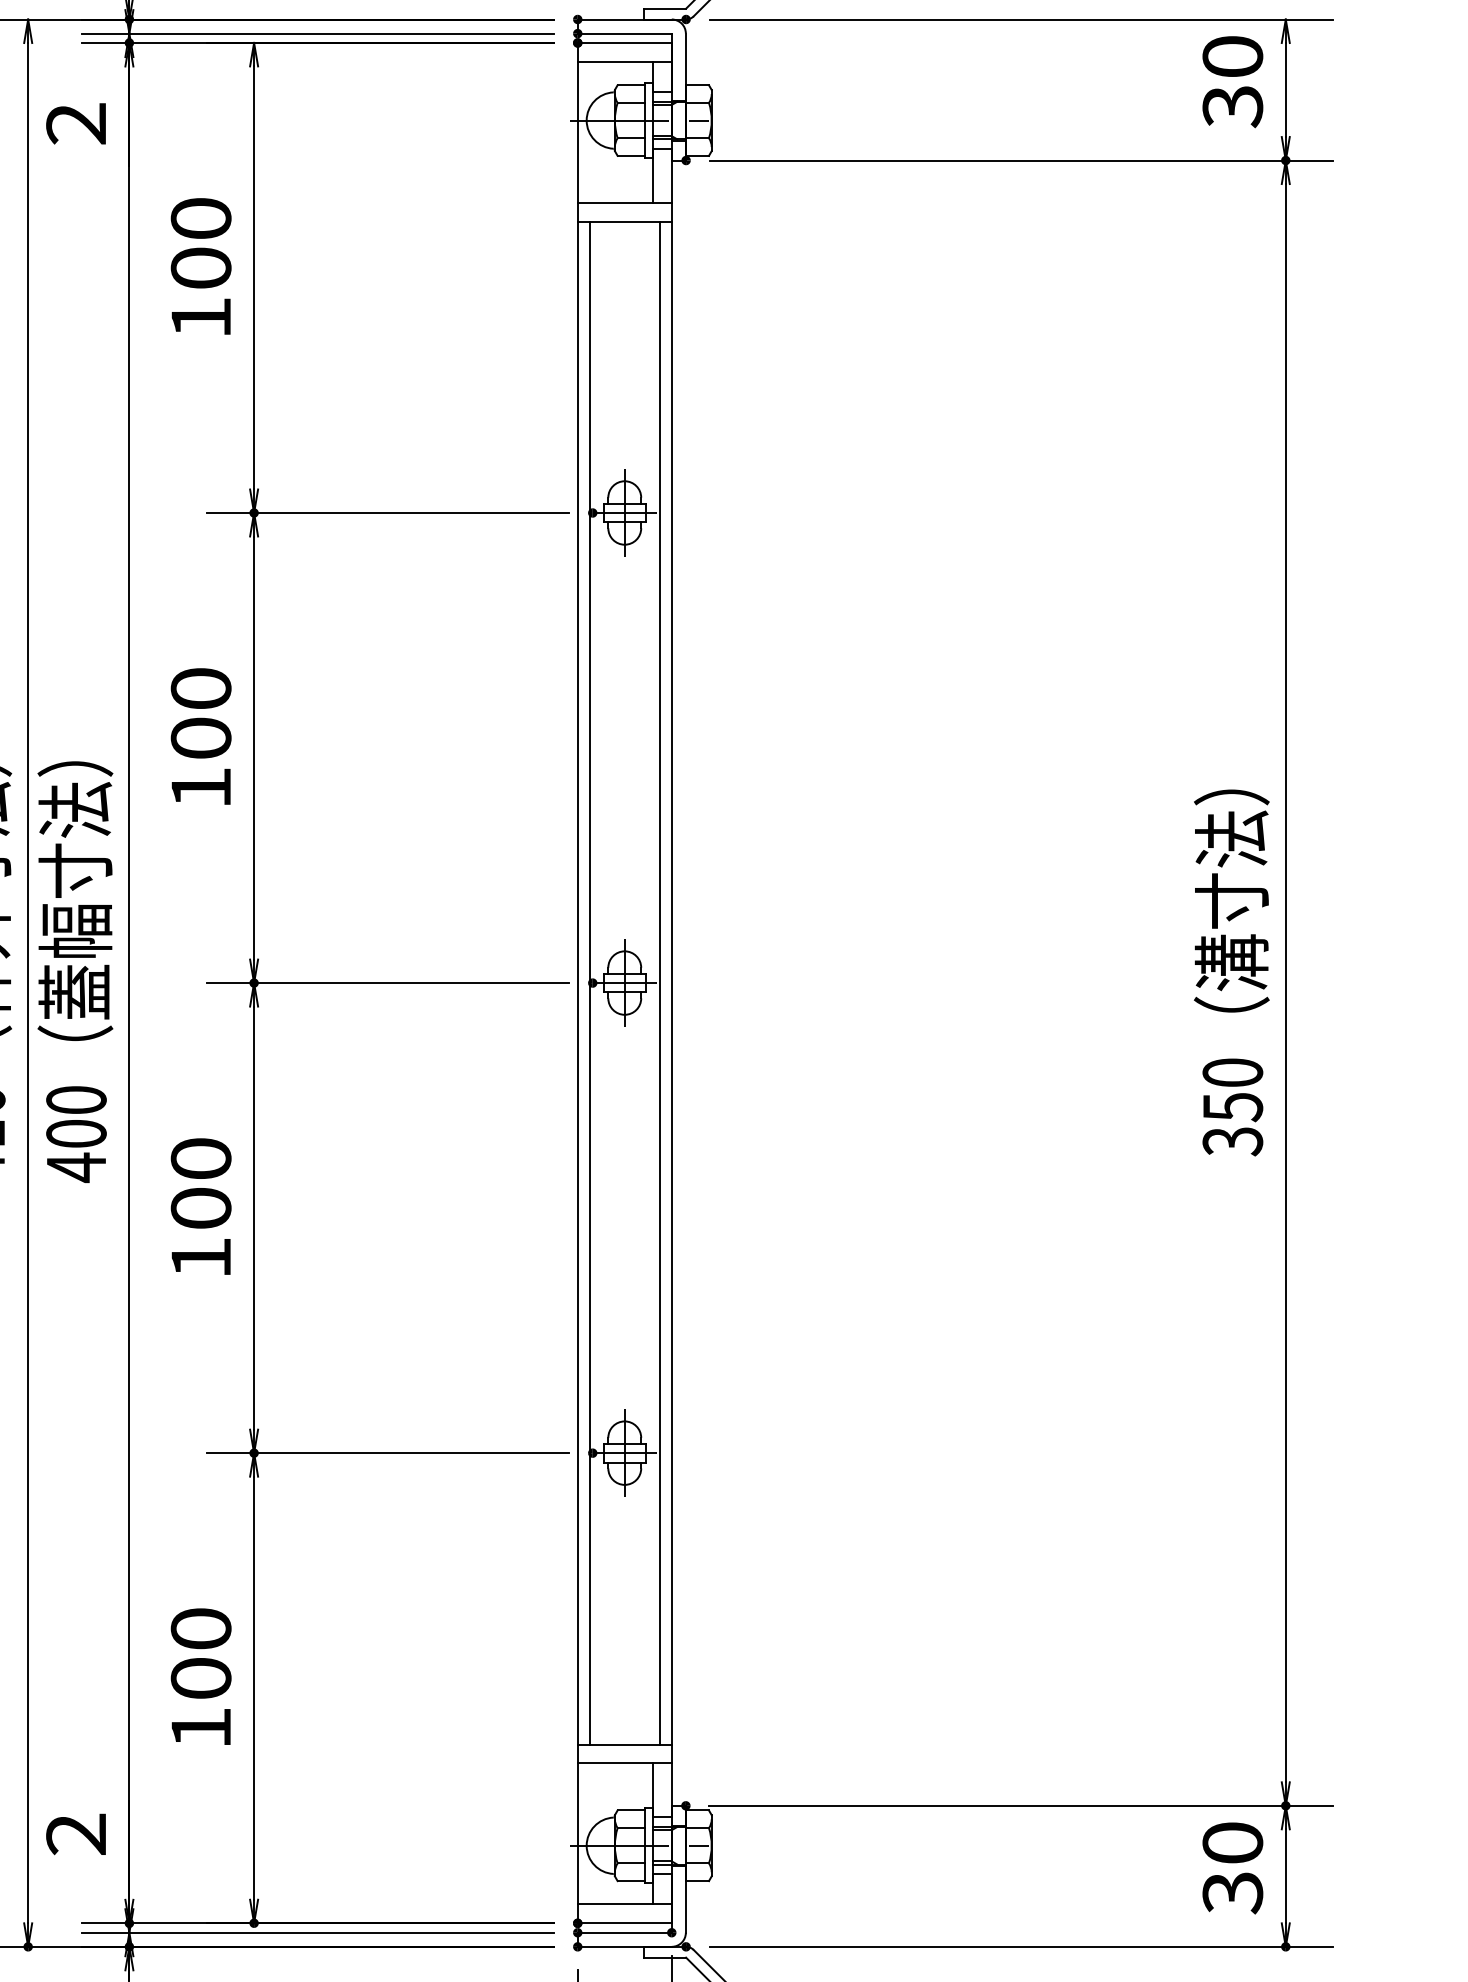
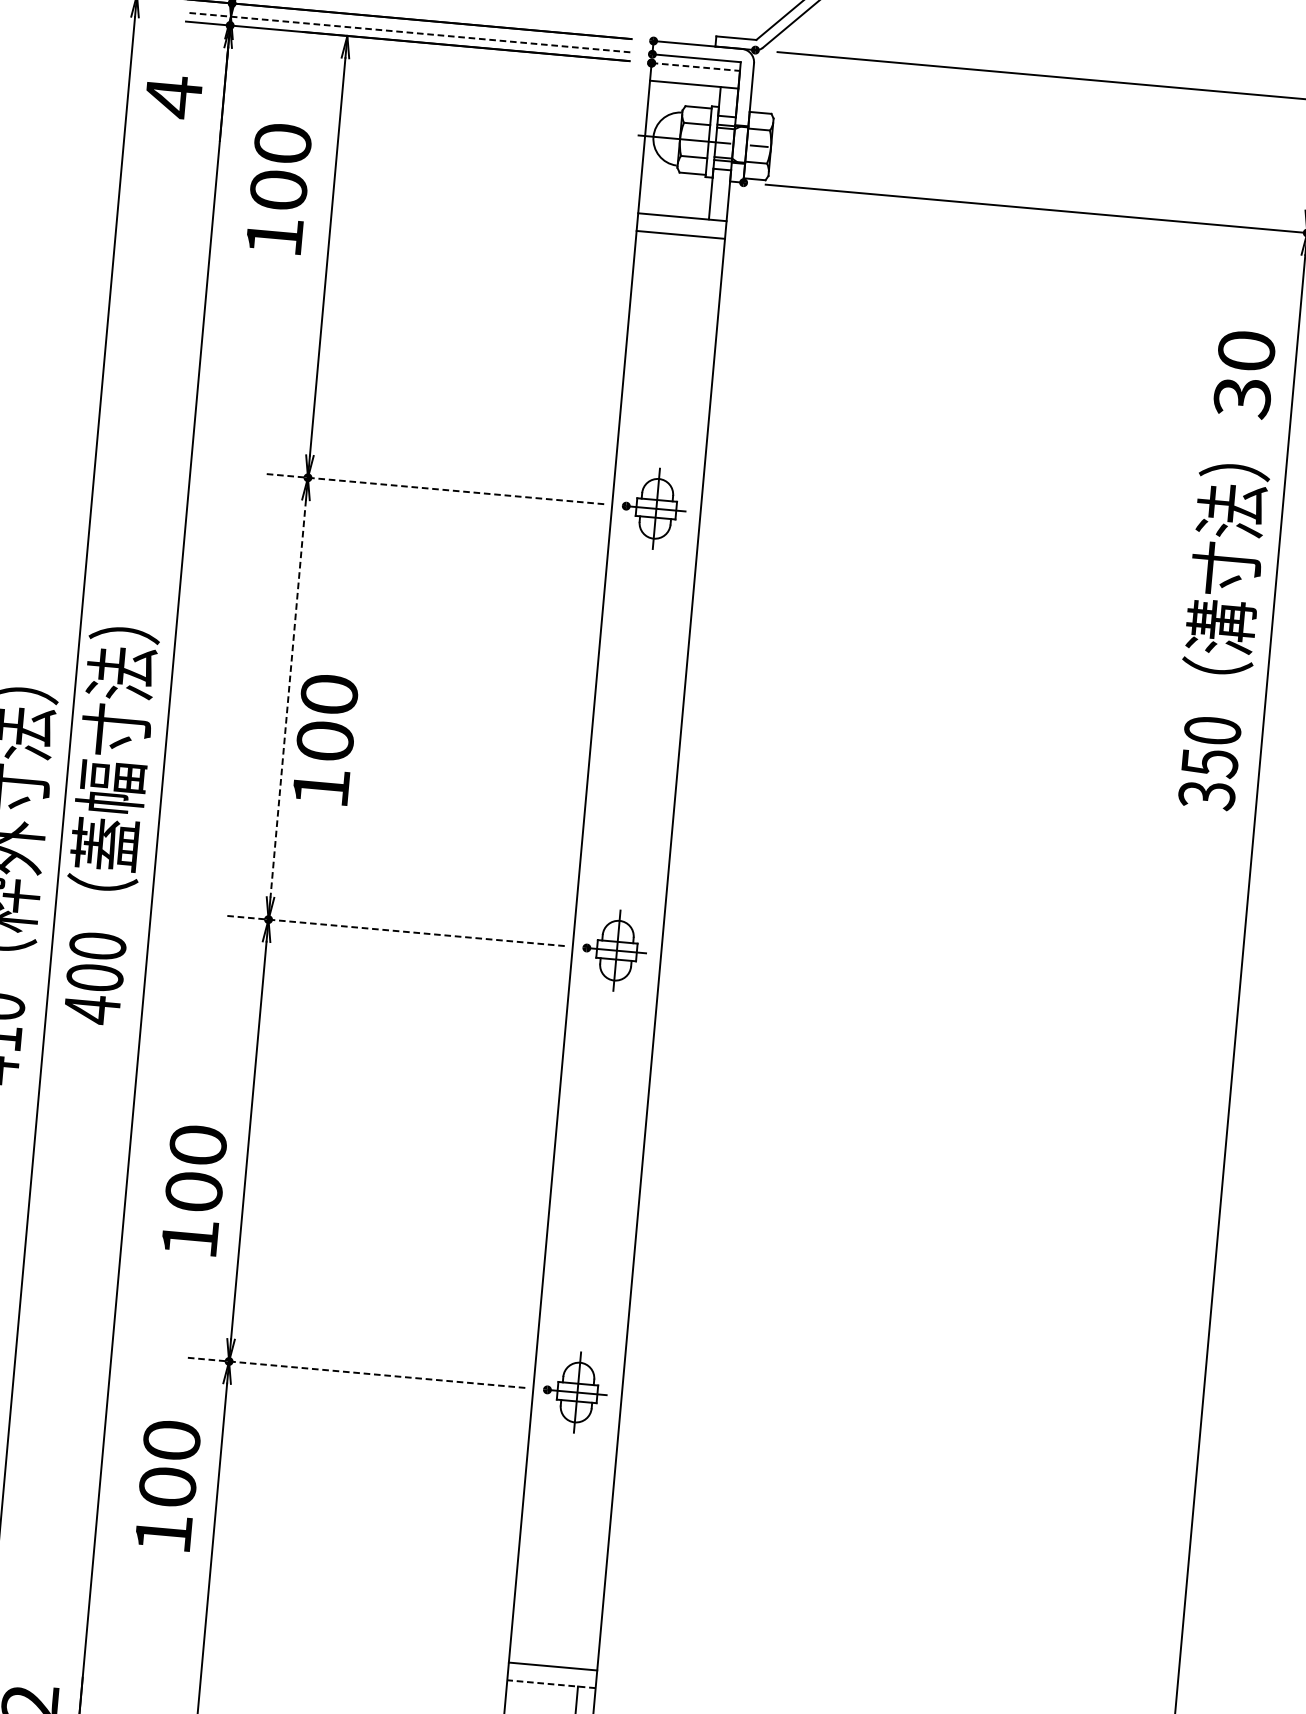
line: (318, 33) -> (408, 32), solid -> dashed
line: (625, 42) -> (696, 66), solid -> dashed
text: (1232, 82) -> (1244, 375), moved
text: (75, 123) -> (172, 96), 2 -> 4
text: (200, 266) -> (278, 188), moved
line: (387, 513) -> (433, 489), solid -> dashed
text: (200, 736) -> (324, 739), moved
line: (254, 748) -> (288, 699), solid -> dashed
text: (75, 971) -> (107, 825), moved
text: (1231, 972) -> (1219, 636), moved
line: (589, 982) -> (583, 947), removed
line: (660, 982) -> (650, 953), removed
line: (387, 983) -> (393, 931), solid -> dashed
text: (200, 1206) -> (193, 1189), moved
line: (387, 1453) -> (354, 1372), solid -> dashed
text: (200, 1676) -> (167, 1485), moved
line: (624, 1763) -> (551, 1684), solid -> dashed

